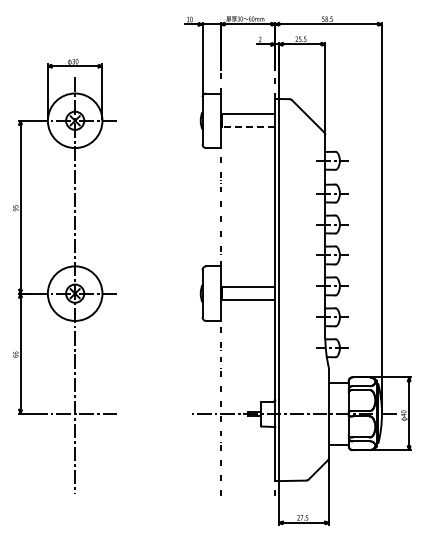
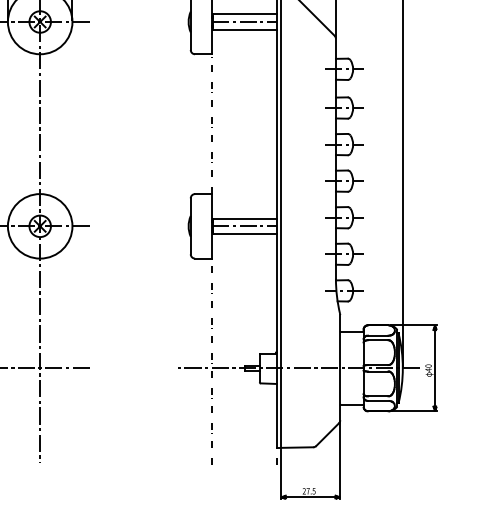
line: (247, 120) -> (243, 21), added
line: (248, 127) -> (245, 29), dashed -> solid
line: (247, 293) -> (243, 226), added

